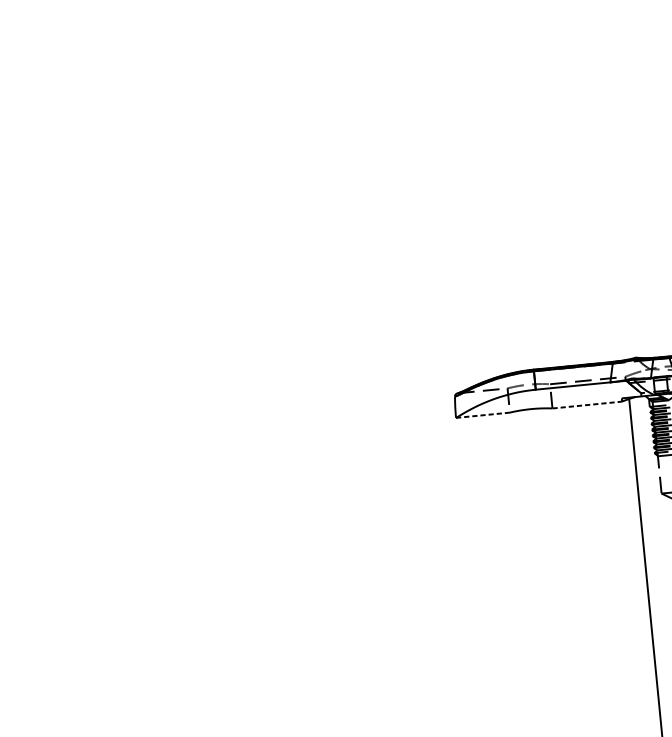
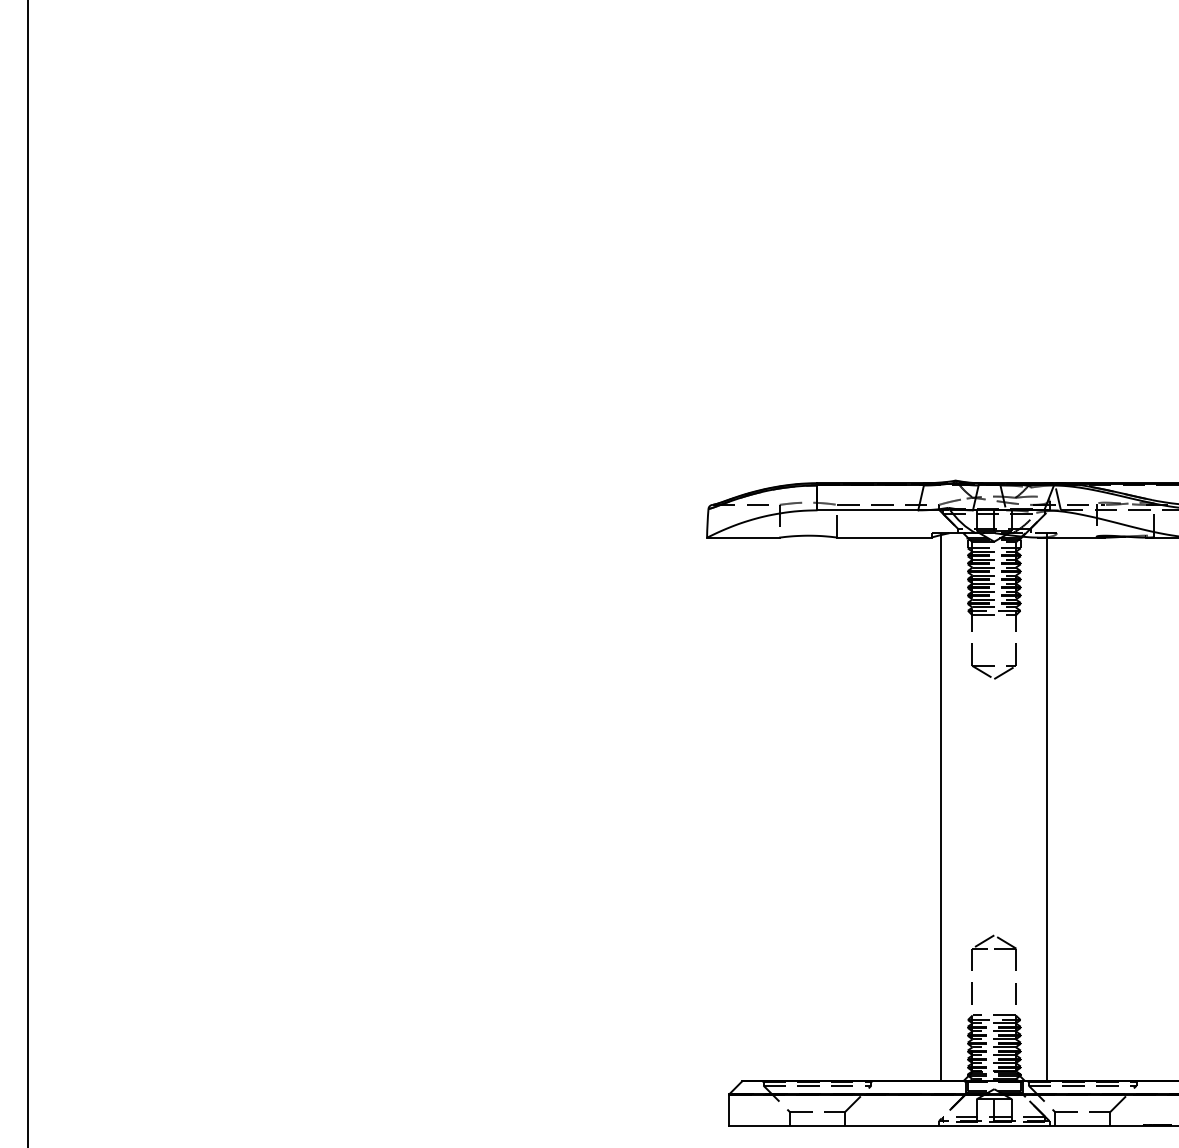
line: (588, 404) -> (885, 537), dashed -> solid
line: (483, 415) -> (744, 537), dashed -> solid

